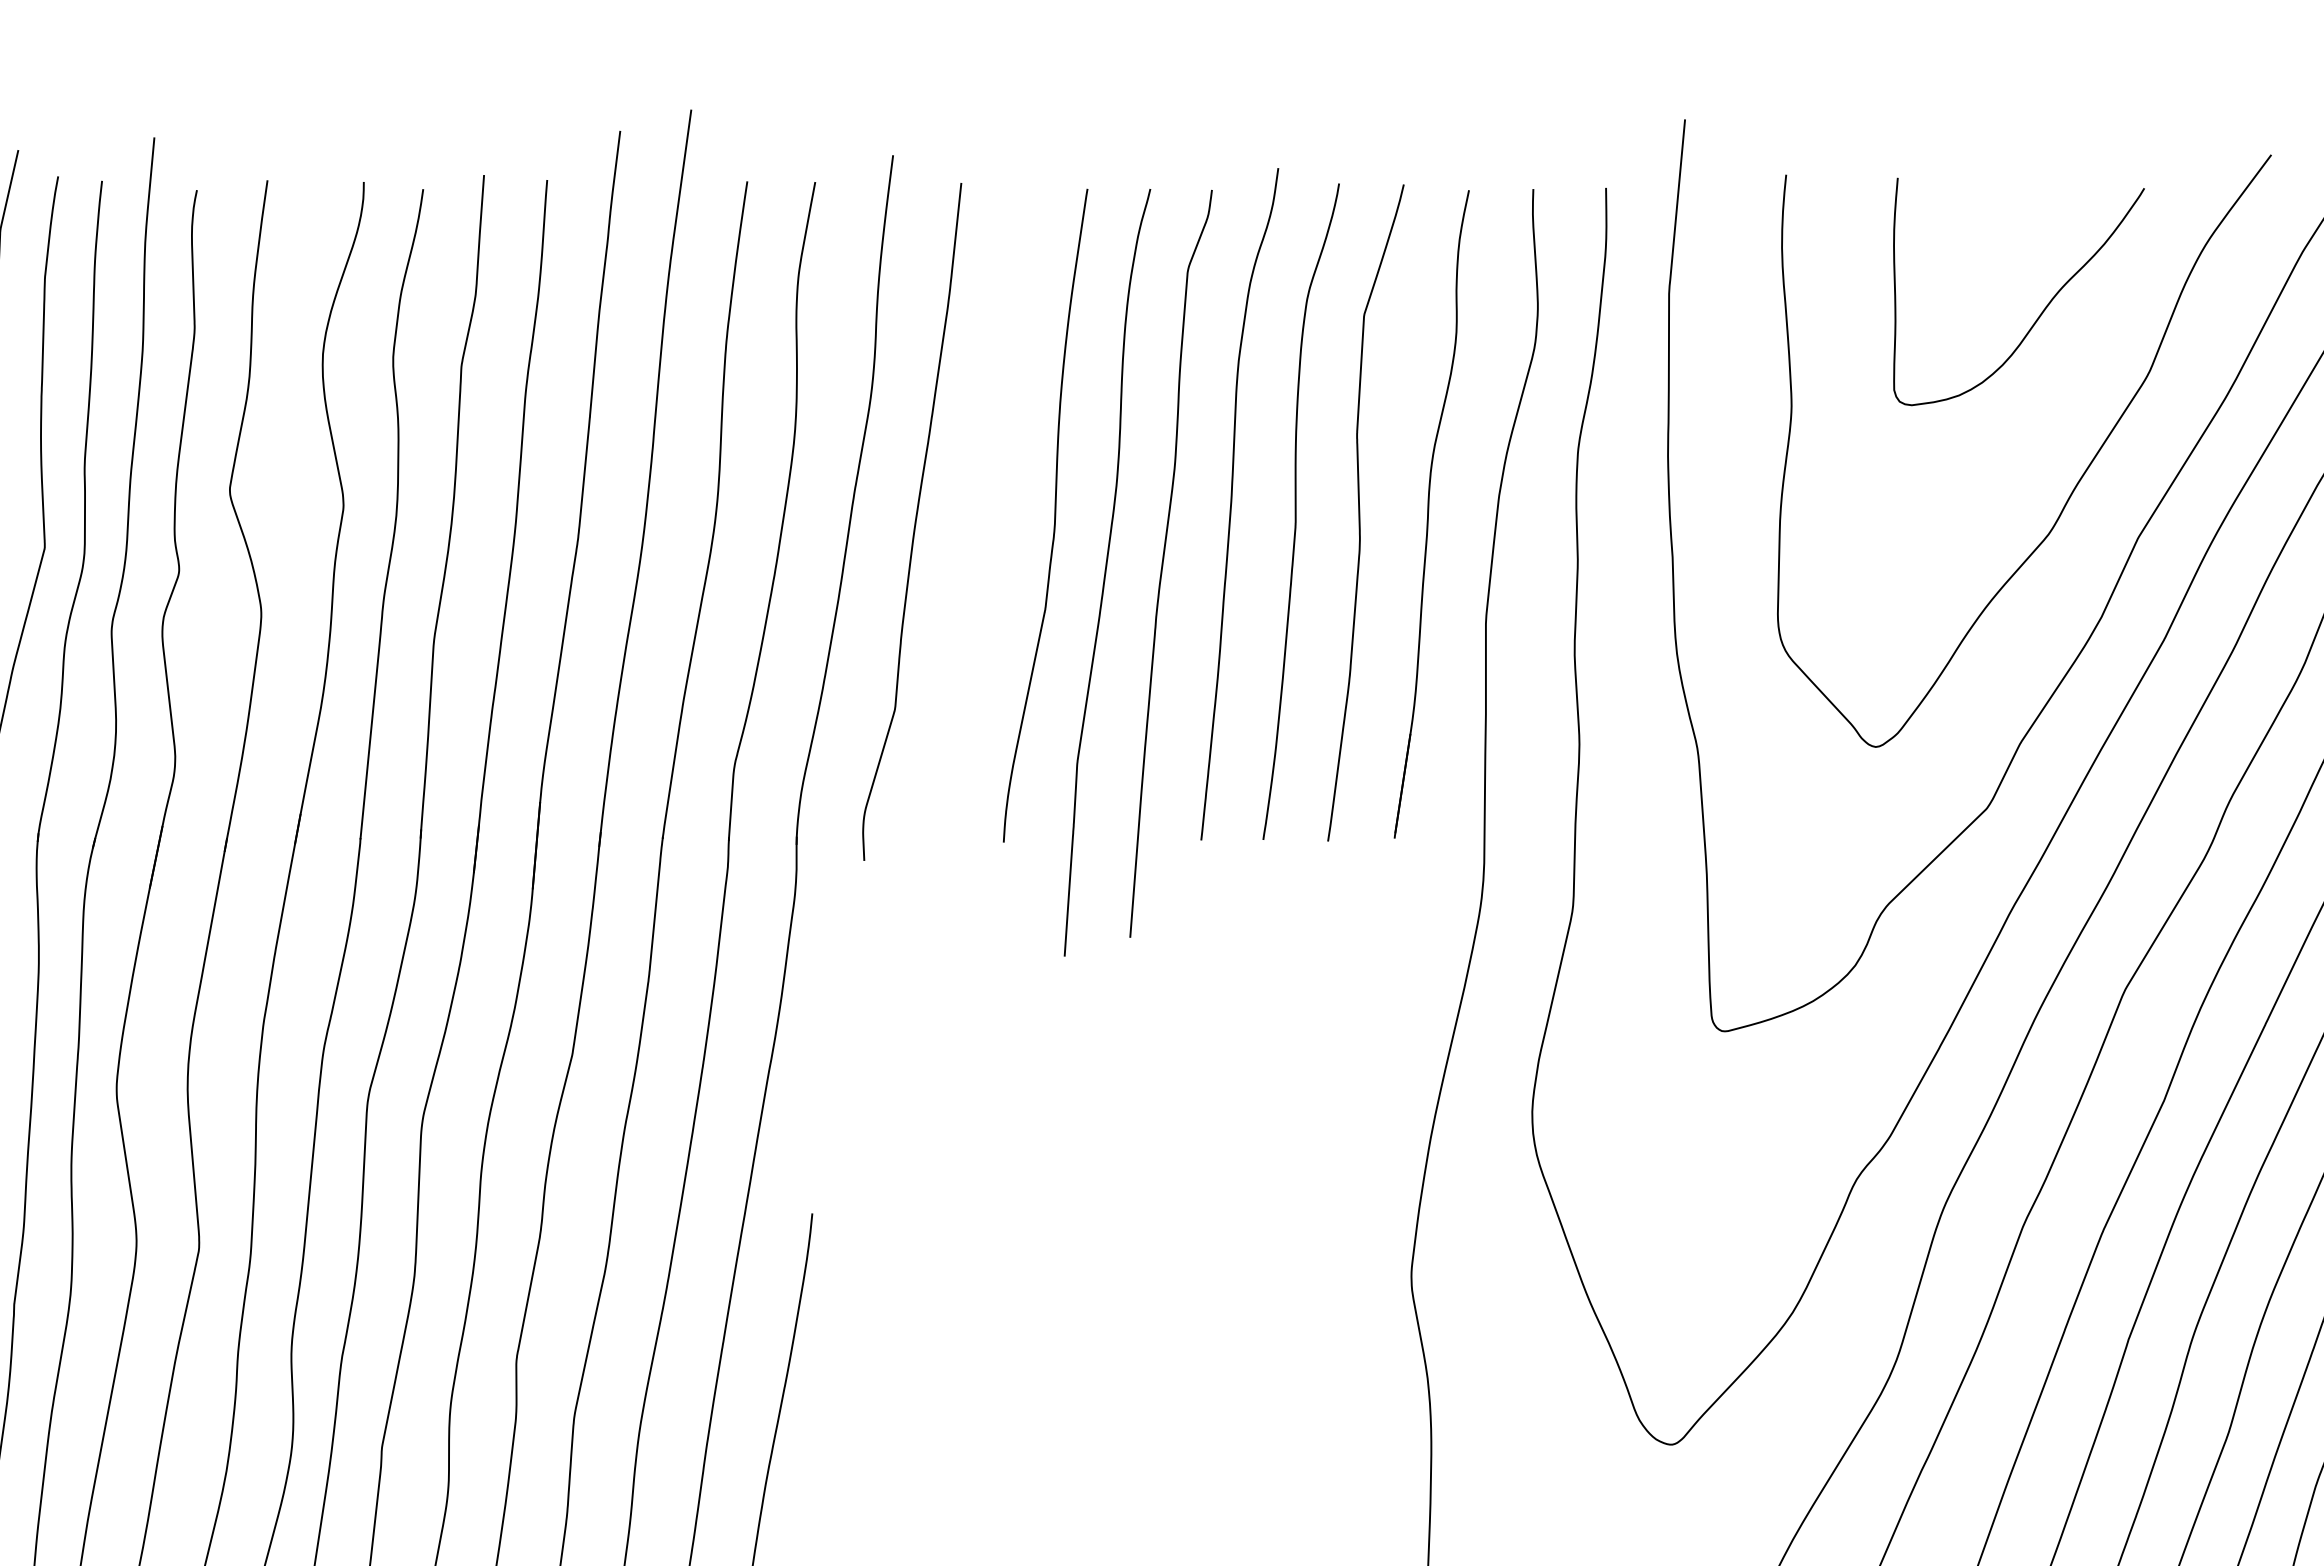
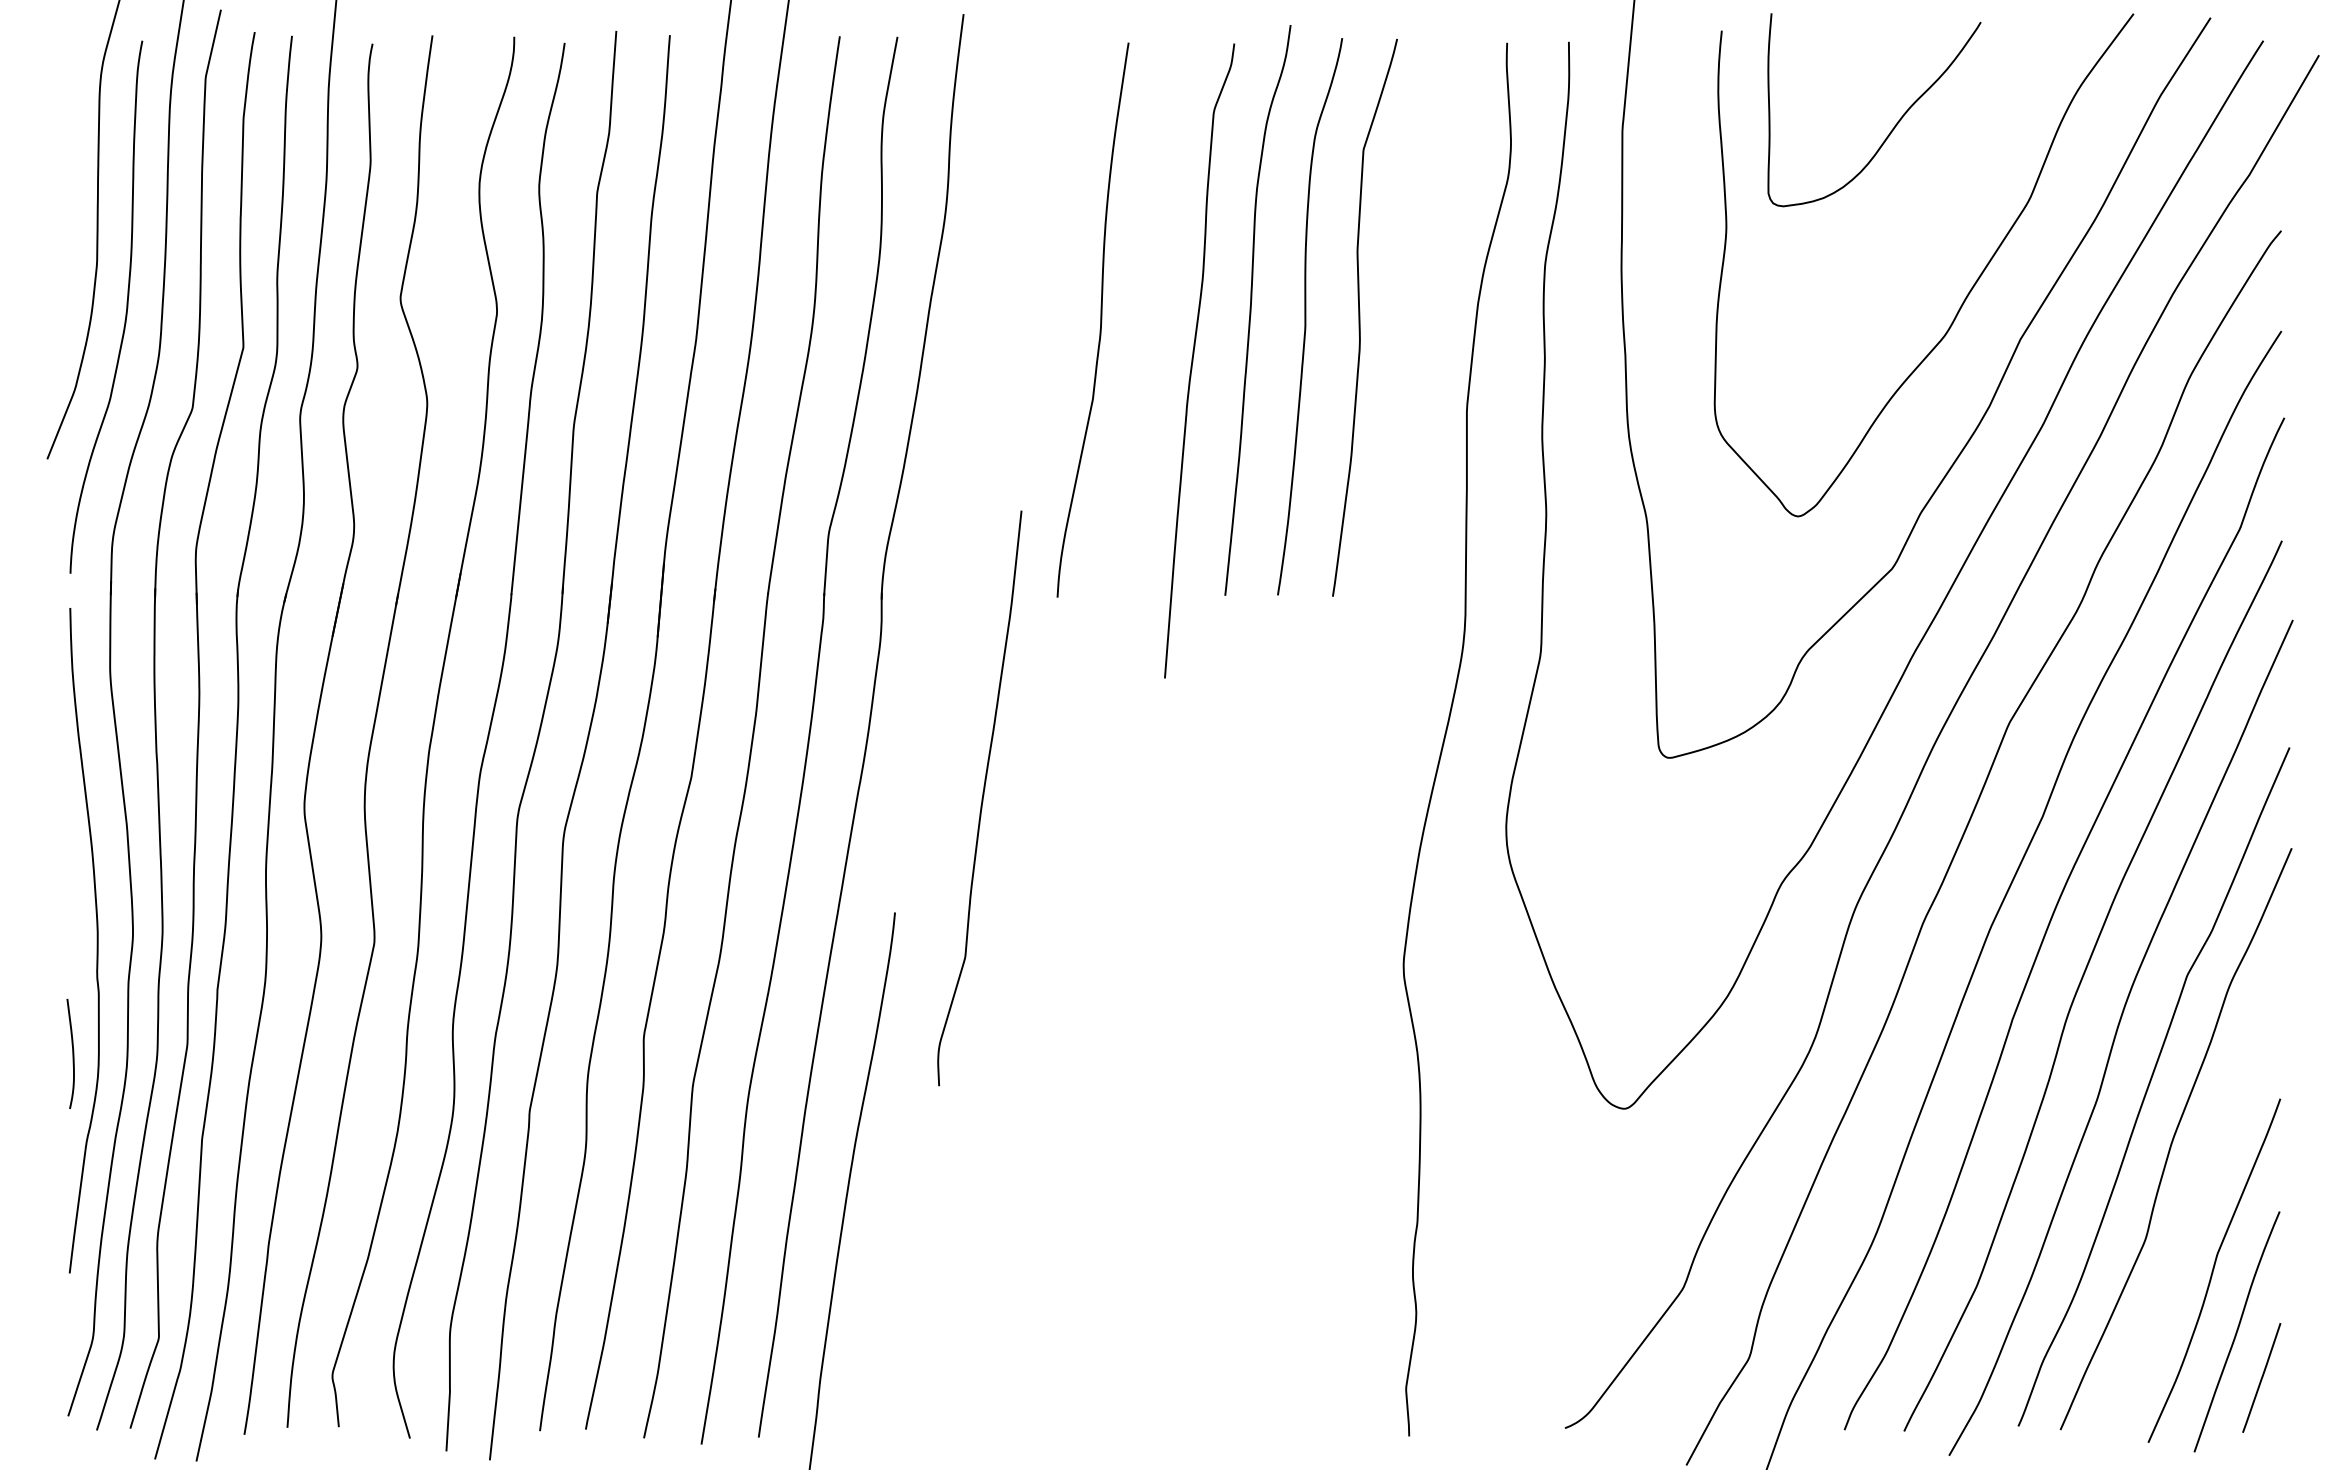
curve: (2042, 310) -> (1894, 125), moved
part: (1431, 513) -> (1420, 318), removed
curve: (914, 522) -> (981, 798), moved
curve: (1106, 572) -> (1144, 368), removed

